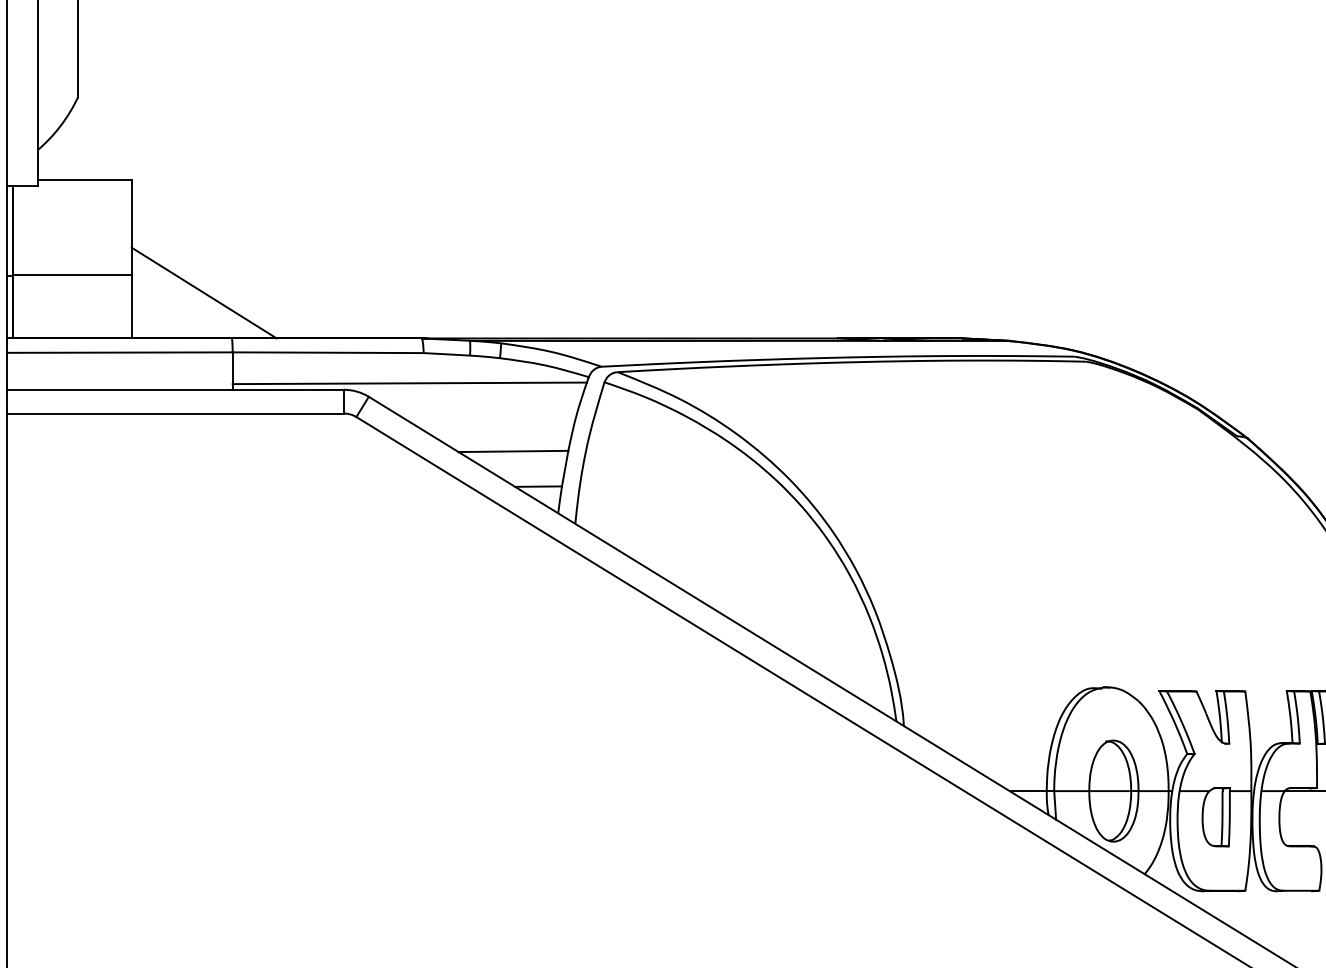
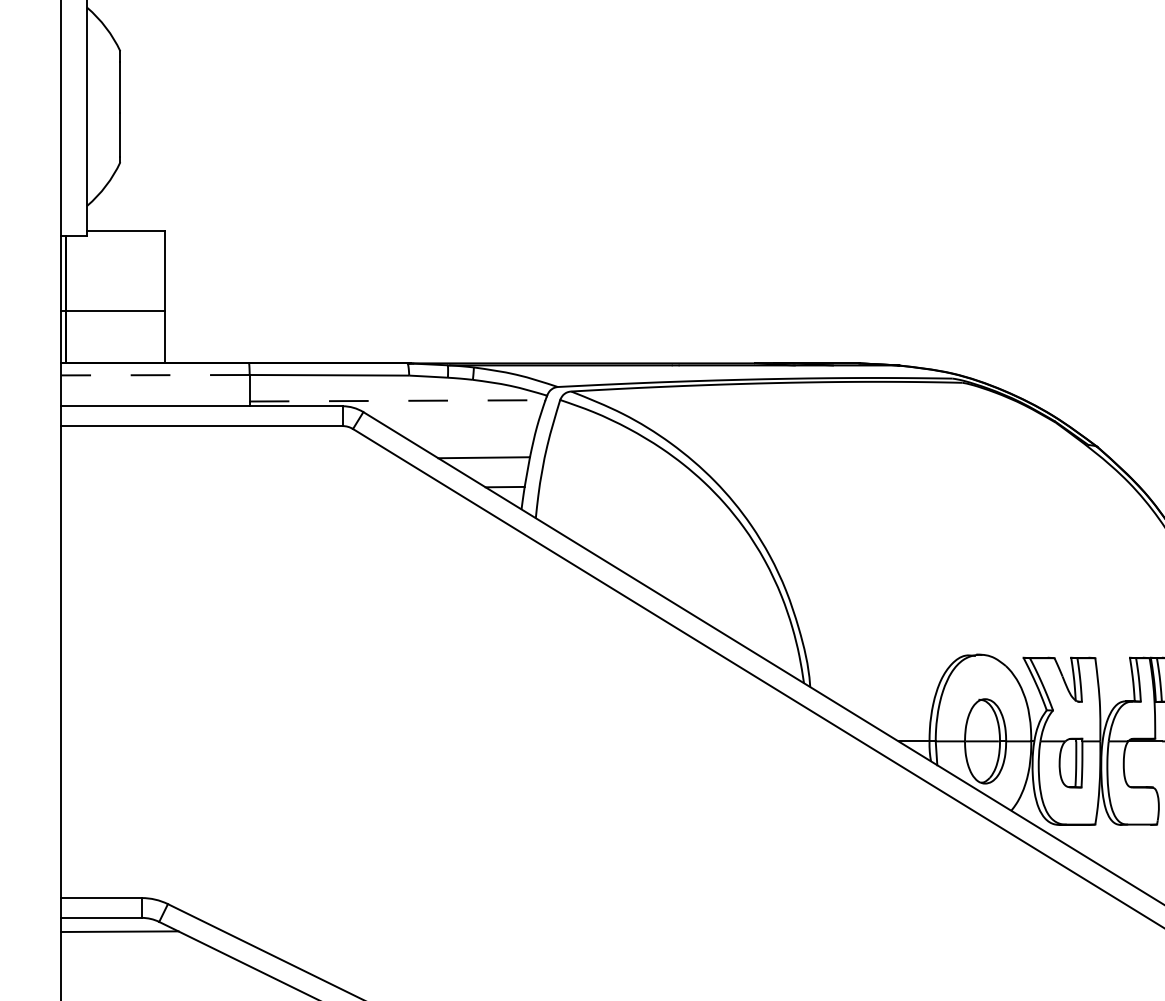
line: (203, 293) -> (225, 325), removed
line: (119, 352) -> (155, 375), solid -> dashed
line: (409, 382) -> (397, 400), solid -> dashed

